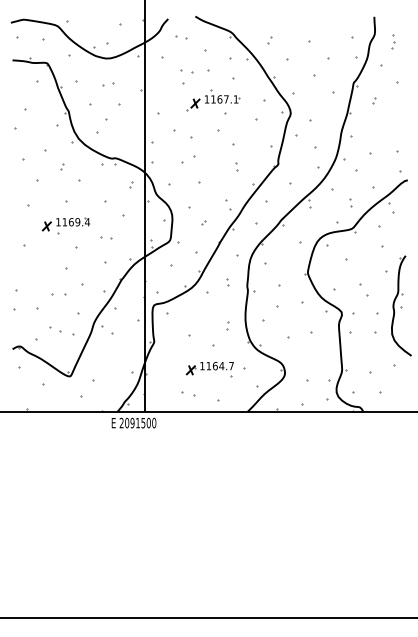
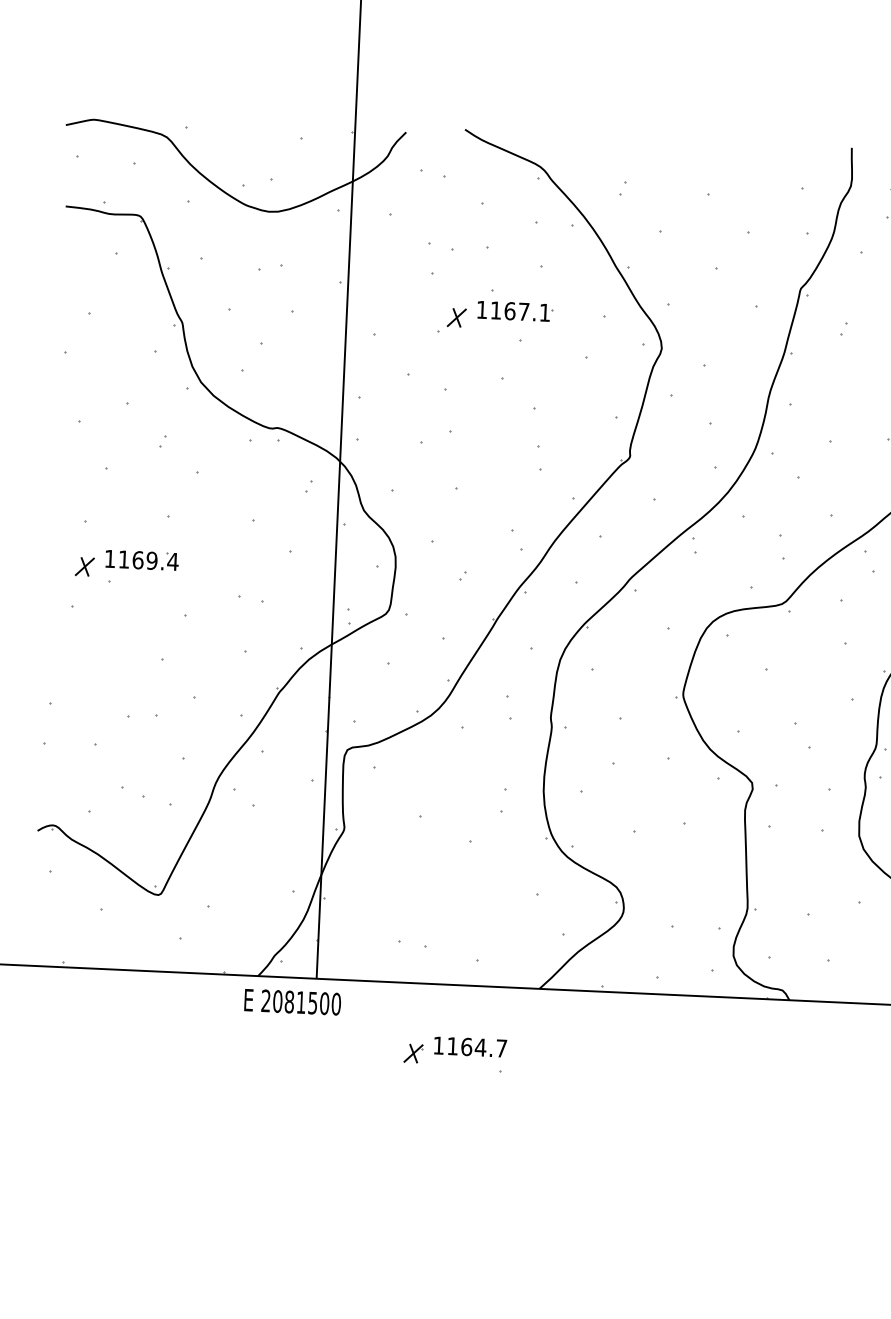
part: (236, 166) -> (539, 457), size x1.6
part: (350, 202) -> (782, 546), size x1.6
part: (65, 225) -> (125, 566), moved
part: (227, 282) -> (508, 707), size x1.6
part: (227, 325) -> (504, 800), size x1.6
part: (209, 369) -> (453, 1053), moved
text: (132, 423) -> (289, 1002), 2091500 -> 2081500

